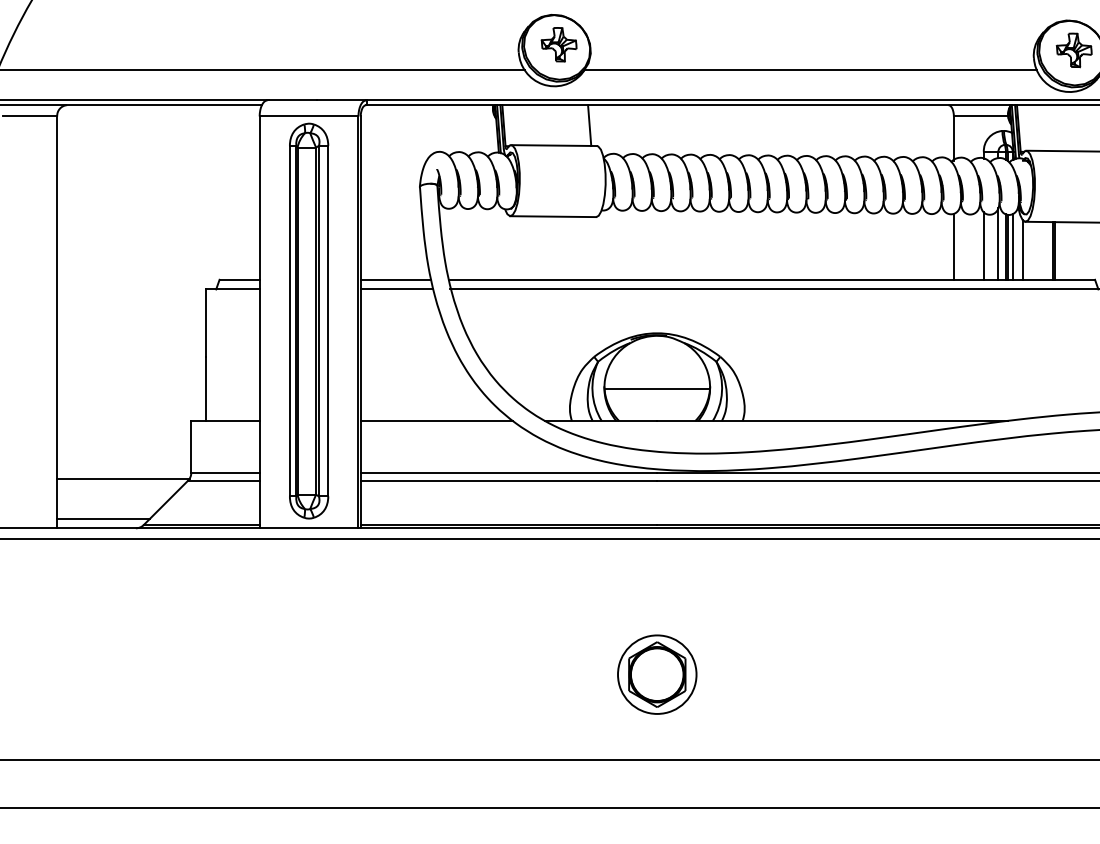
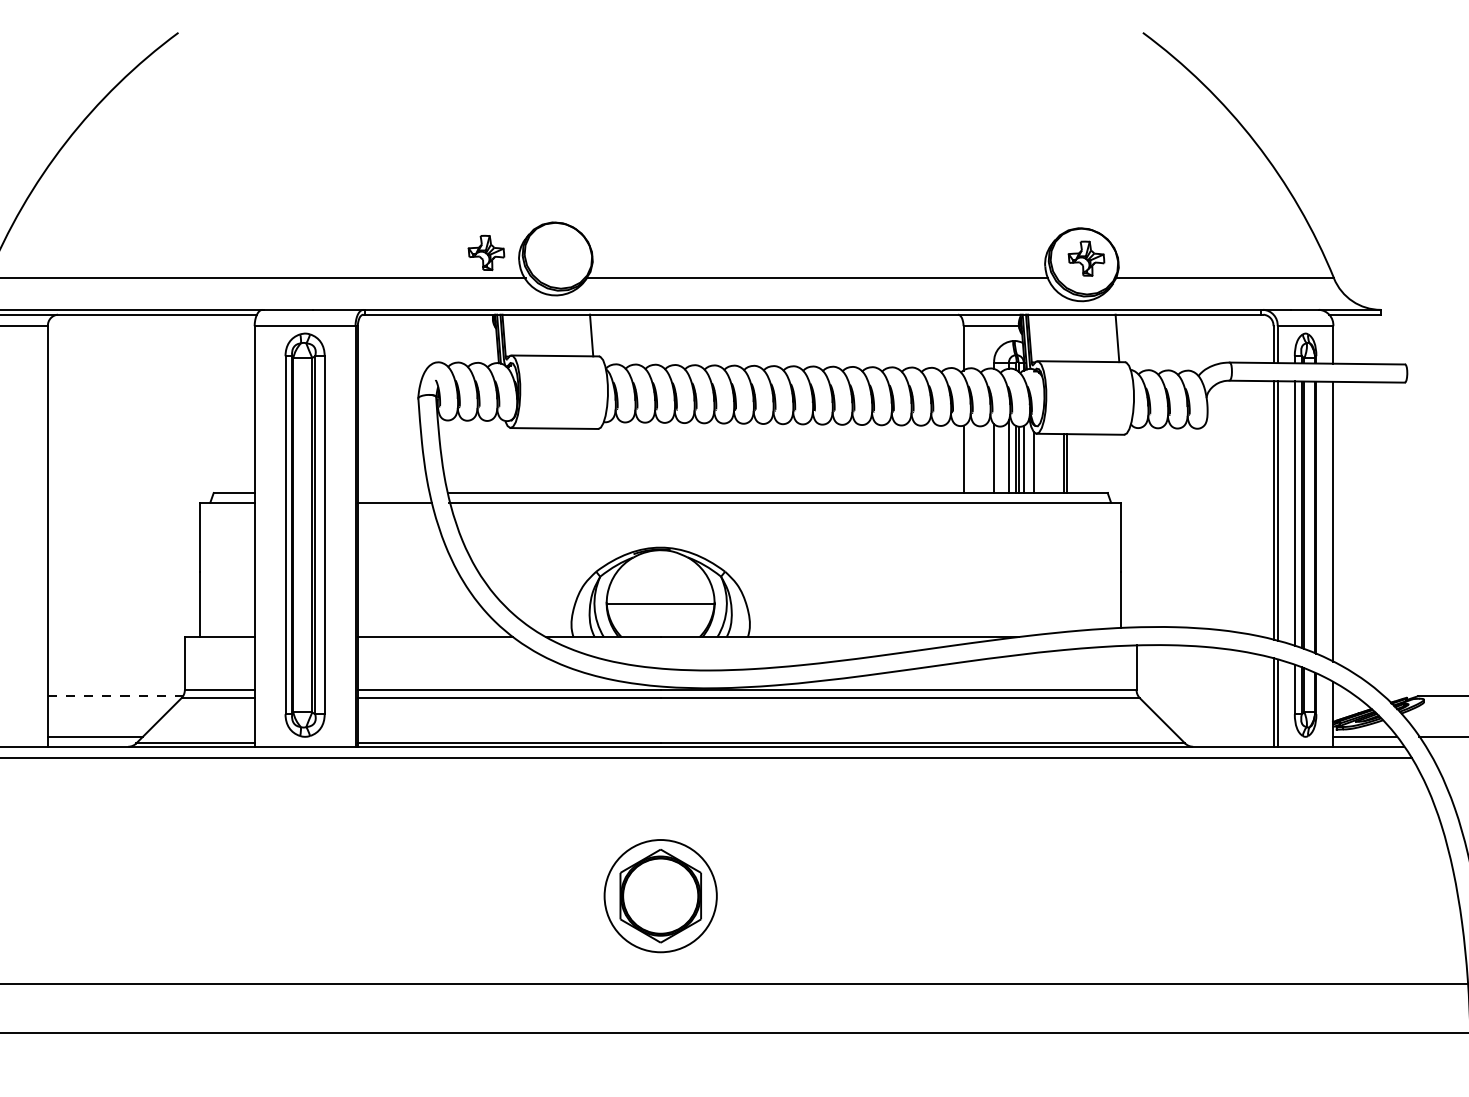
part: (559, 44) -> (486, 252), moved
line: (395, 280) -> (393, 493), removed
line: (123, 479) -> (115, 696), solid -> dashed
part: (657, 674) -> (660, 896), size x1.4

